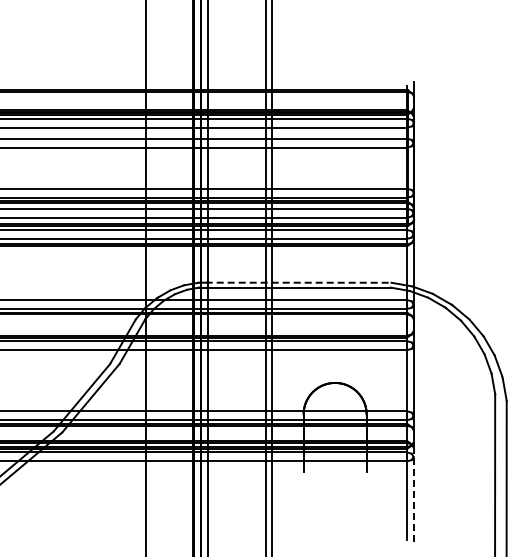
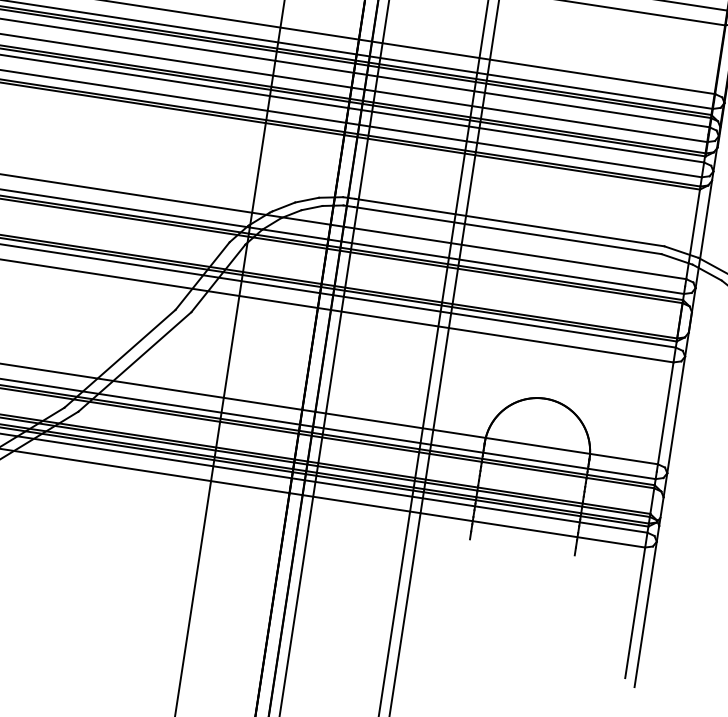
line: (298, 282) -> (509, 222), dashed -> solid
line: (413, 496) -> (646, 607), dashed -> solid

